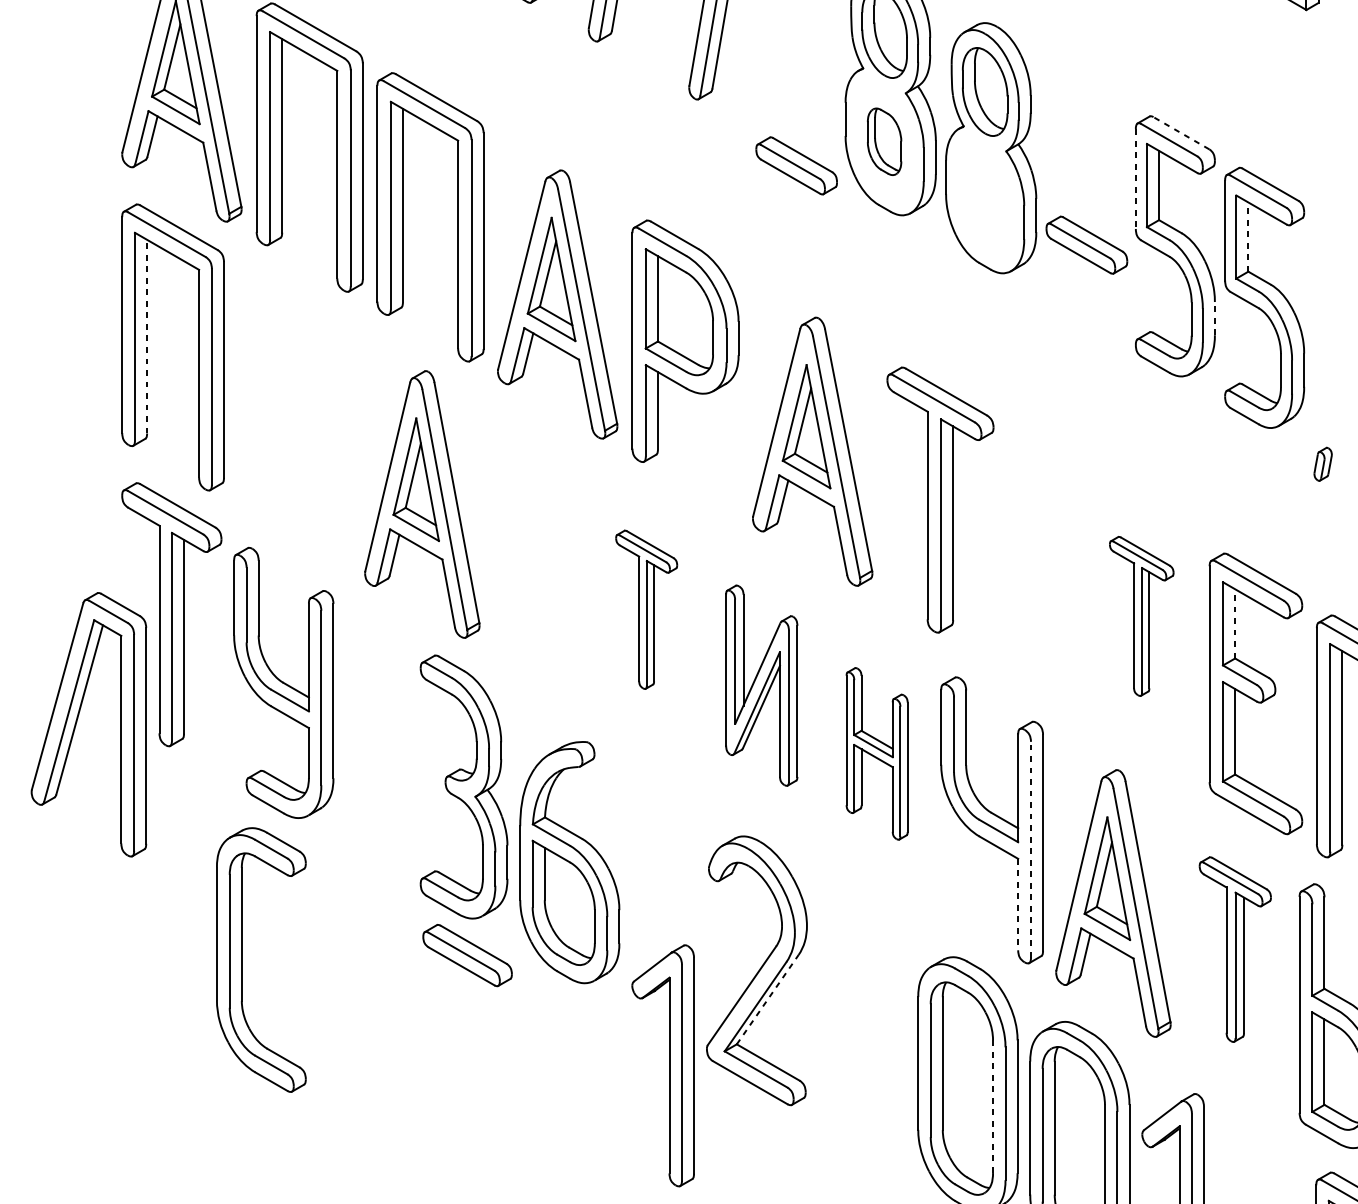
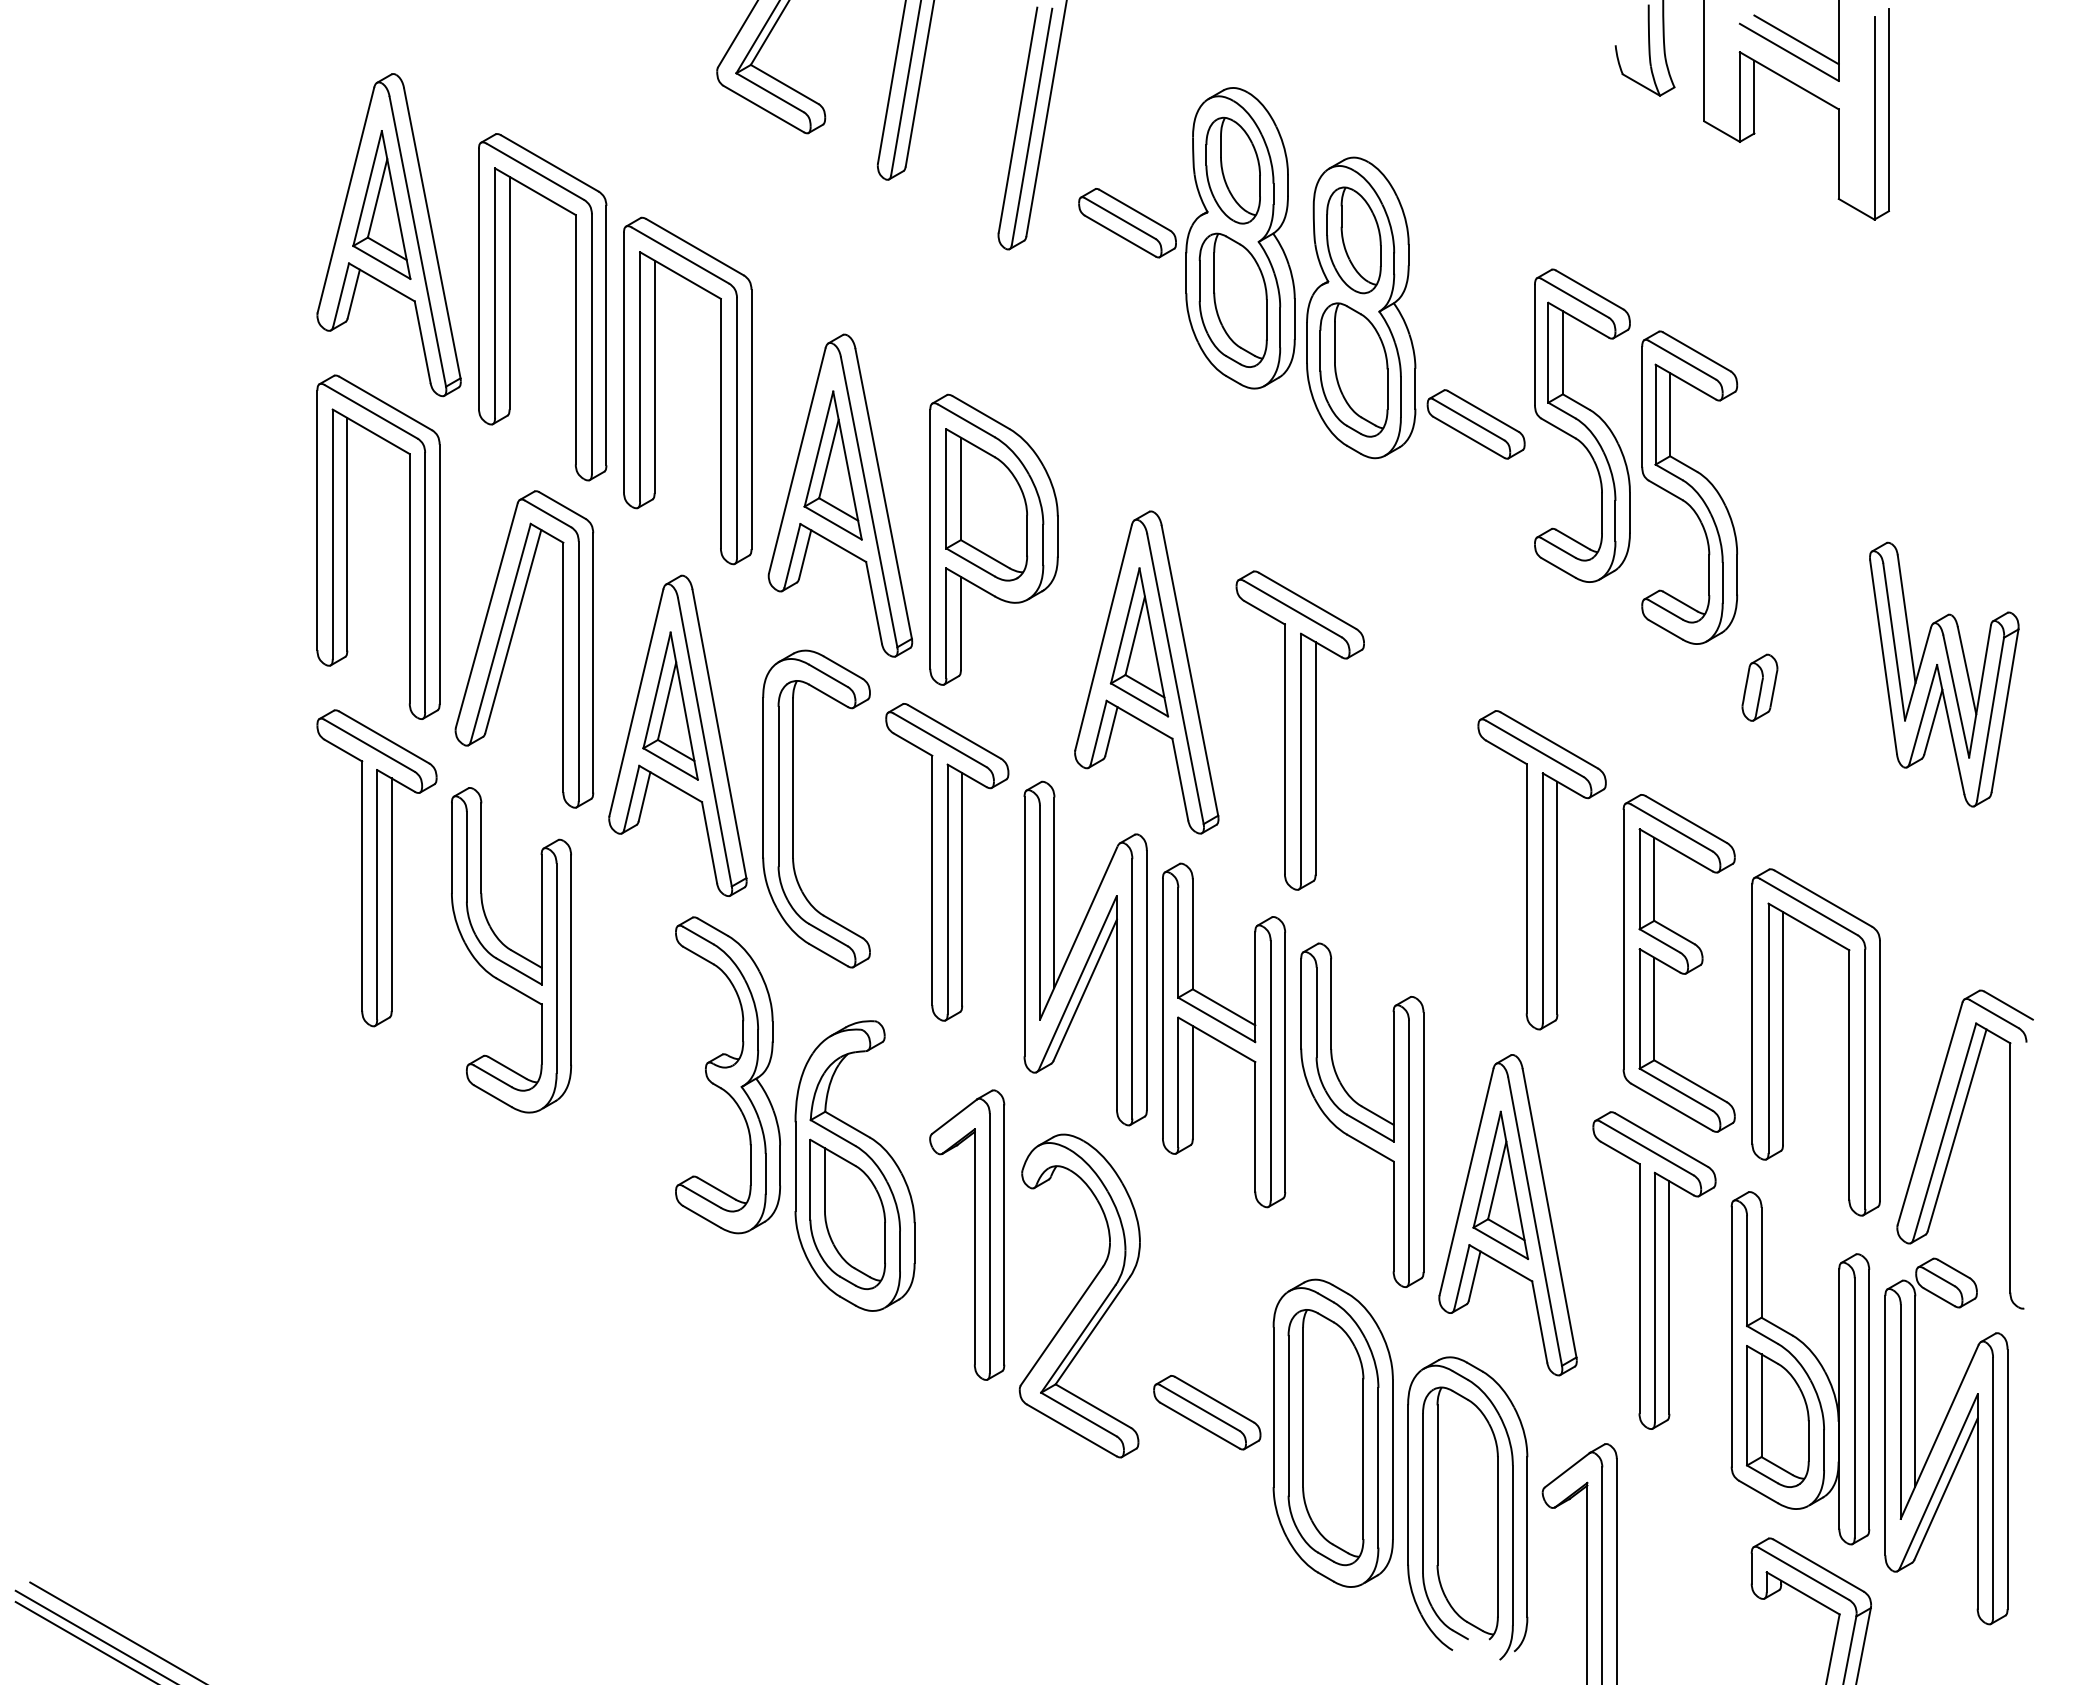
line: (1181, 132) -> (1589, 289), dashed -> solid
part: (884, 141) -> (1232, 299), size x1.67
part: (796, 166) -> (1127, 223), moved
line: (1136, 178) -> (1535, 344), dashed -> solid
part: (984, 199) -> (1353, 369), added
line: (1248, 236) -> (1670, 414), dashed -> solid
line: (1214, 318) -> (1629, 512), dashed -> solid
line: (147, 336) -> (347, 533), dashed -> solid
part: (1322, 464) -> (1759, 687), size x1.67
part: (646, 609) -> (947, 862), size x1.67
part: (1141, 616) -> (1541, 870), size x1.67
line: (1235, 624) -> (1654, 879), dashed -> solid
part: (761, 685) -> (1085, 953), size x1.43
part: (77, 722) -> (510, 646), moved
part: (877, 753) -> (1224, 1035), size x1.67
line: (1031, 849) -> (1409, 1150), dashed -> solid
line: (1018, 904) -> (1393, 1216), dashed -> solid
part: (1235, 949) -> (1654, 1270), size x1.43
part: (467, 955) -> (1207, 1412), moved
part: (242, 959) -> (793, 808), moved
line: (768, 999) -> (1093, 1330), dashed -> solid
part: (669, 1065) -> (974, 1234), moved
line: (993, 1106) -> (1363, 1459), dashed -> solid

